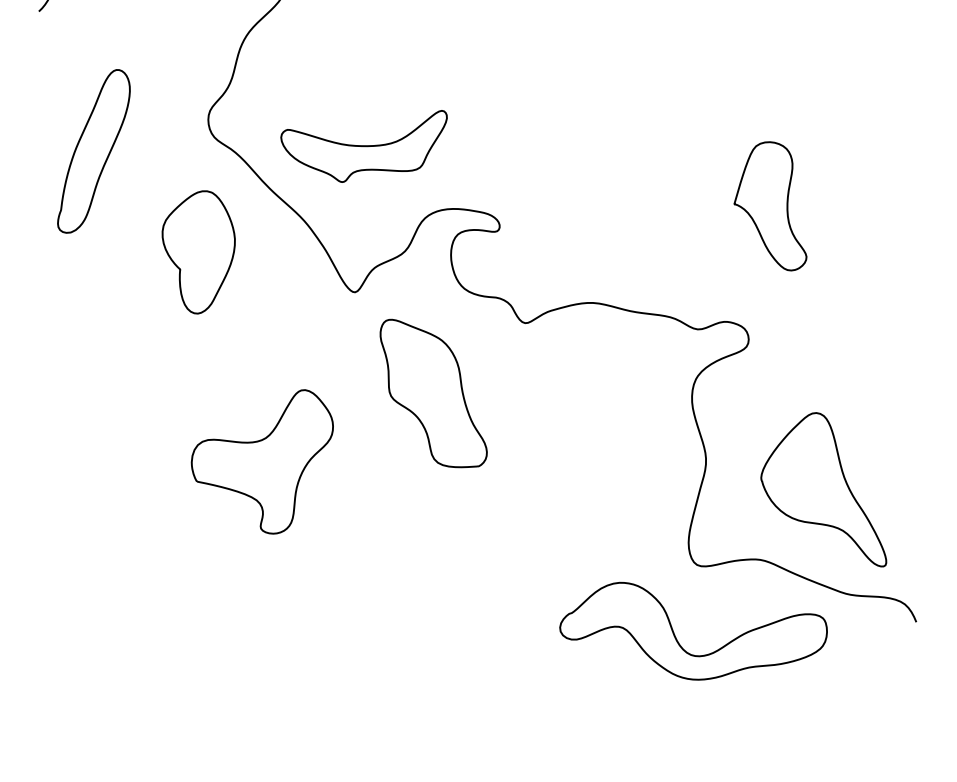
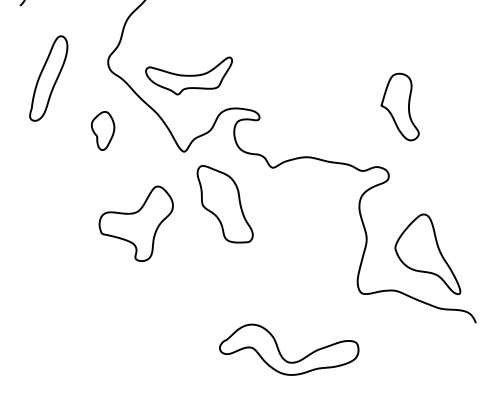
part: (197, 251) -> (102, 130), size x0.6
part: (260, 461) -> (135, 223), moved
part: (676, 634) -> (280, 351), moved

